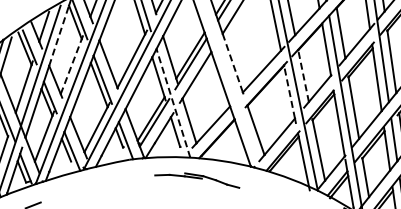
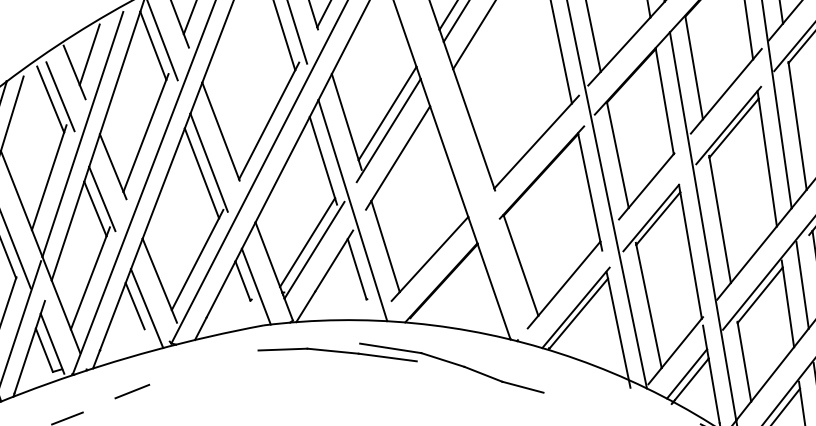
line: (59, 35) -> (120, 72), dashed -> solid
line: (232, 63) -> (473, 129), dashed -> solid
line: (71, 66) -> (145, 135), dashed -> solid
line: (303, 75) -> (617, 153), dashed -> solid
line: (289, 92) -> (589, 188), dashed -> solid
line: (173, 103) -> (353, 210), dashed -> solid
part: (197, 180) -> (401, 367), size x1.67
line: (64, 191) -> (131, 390), added

